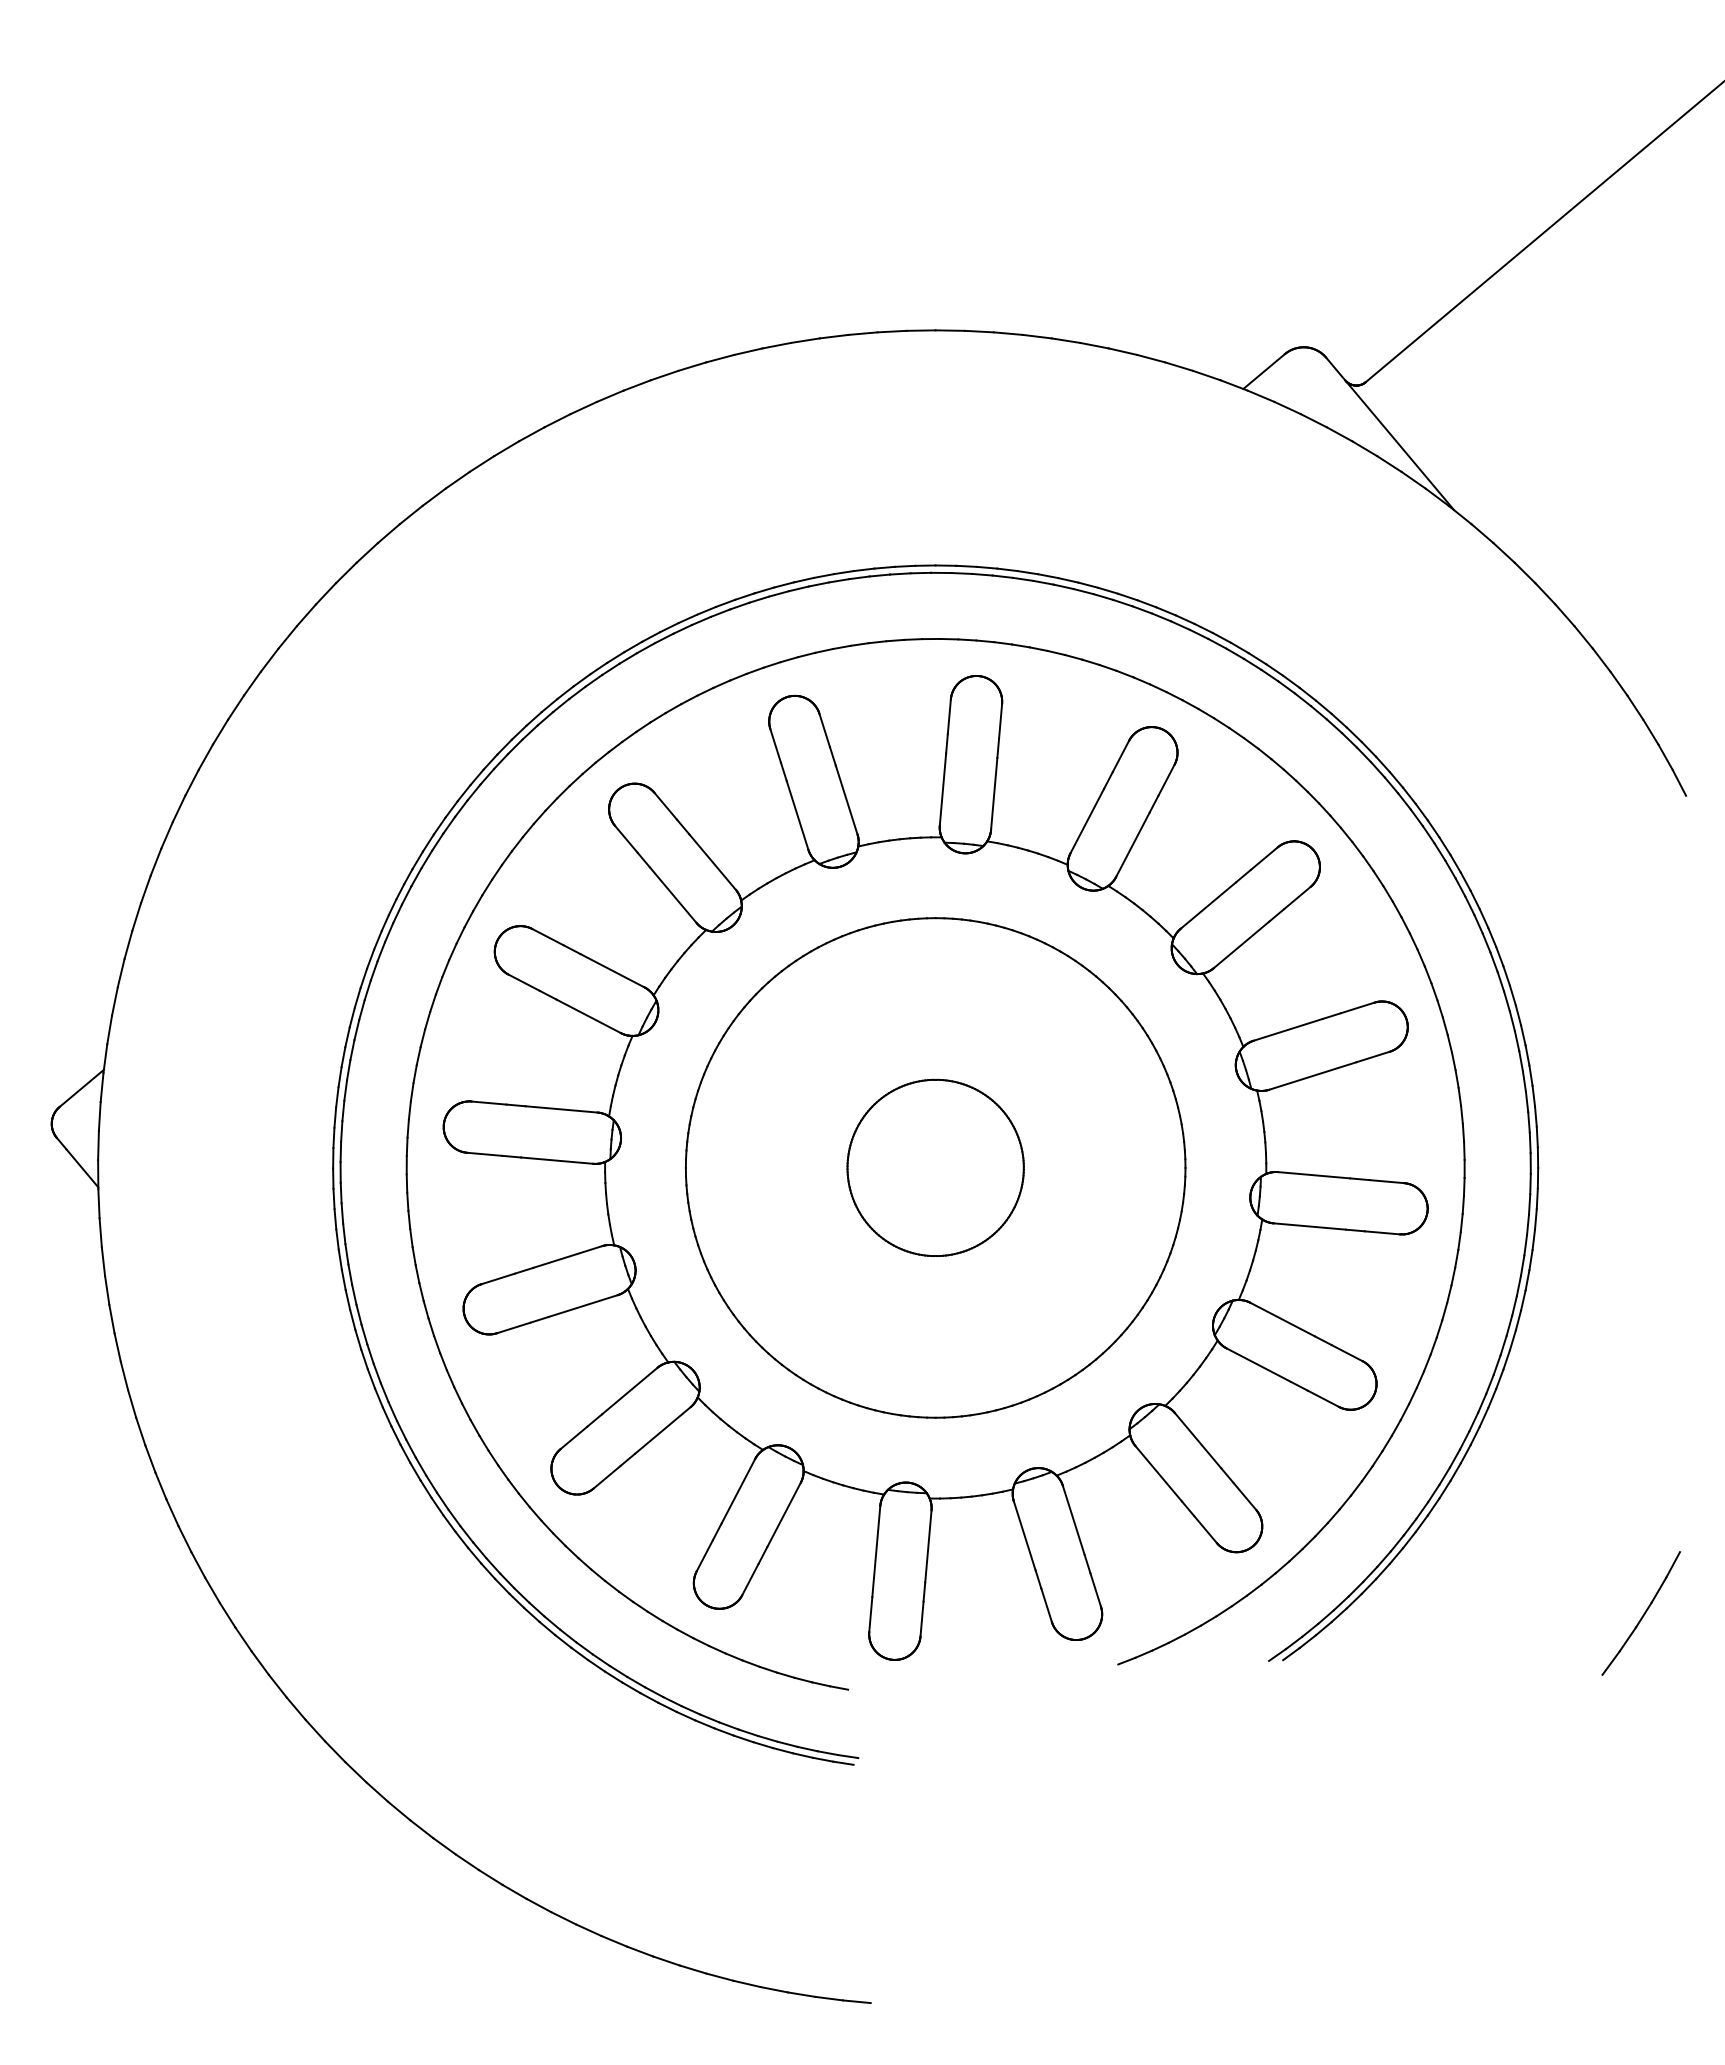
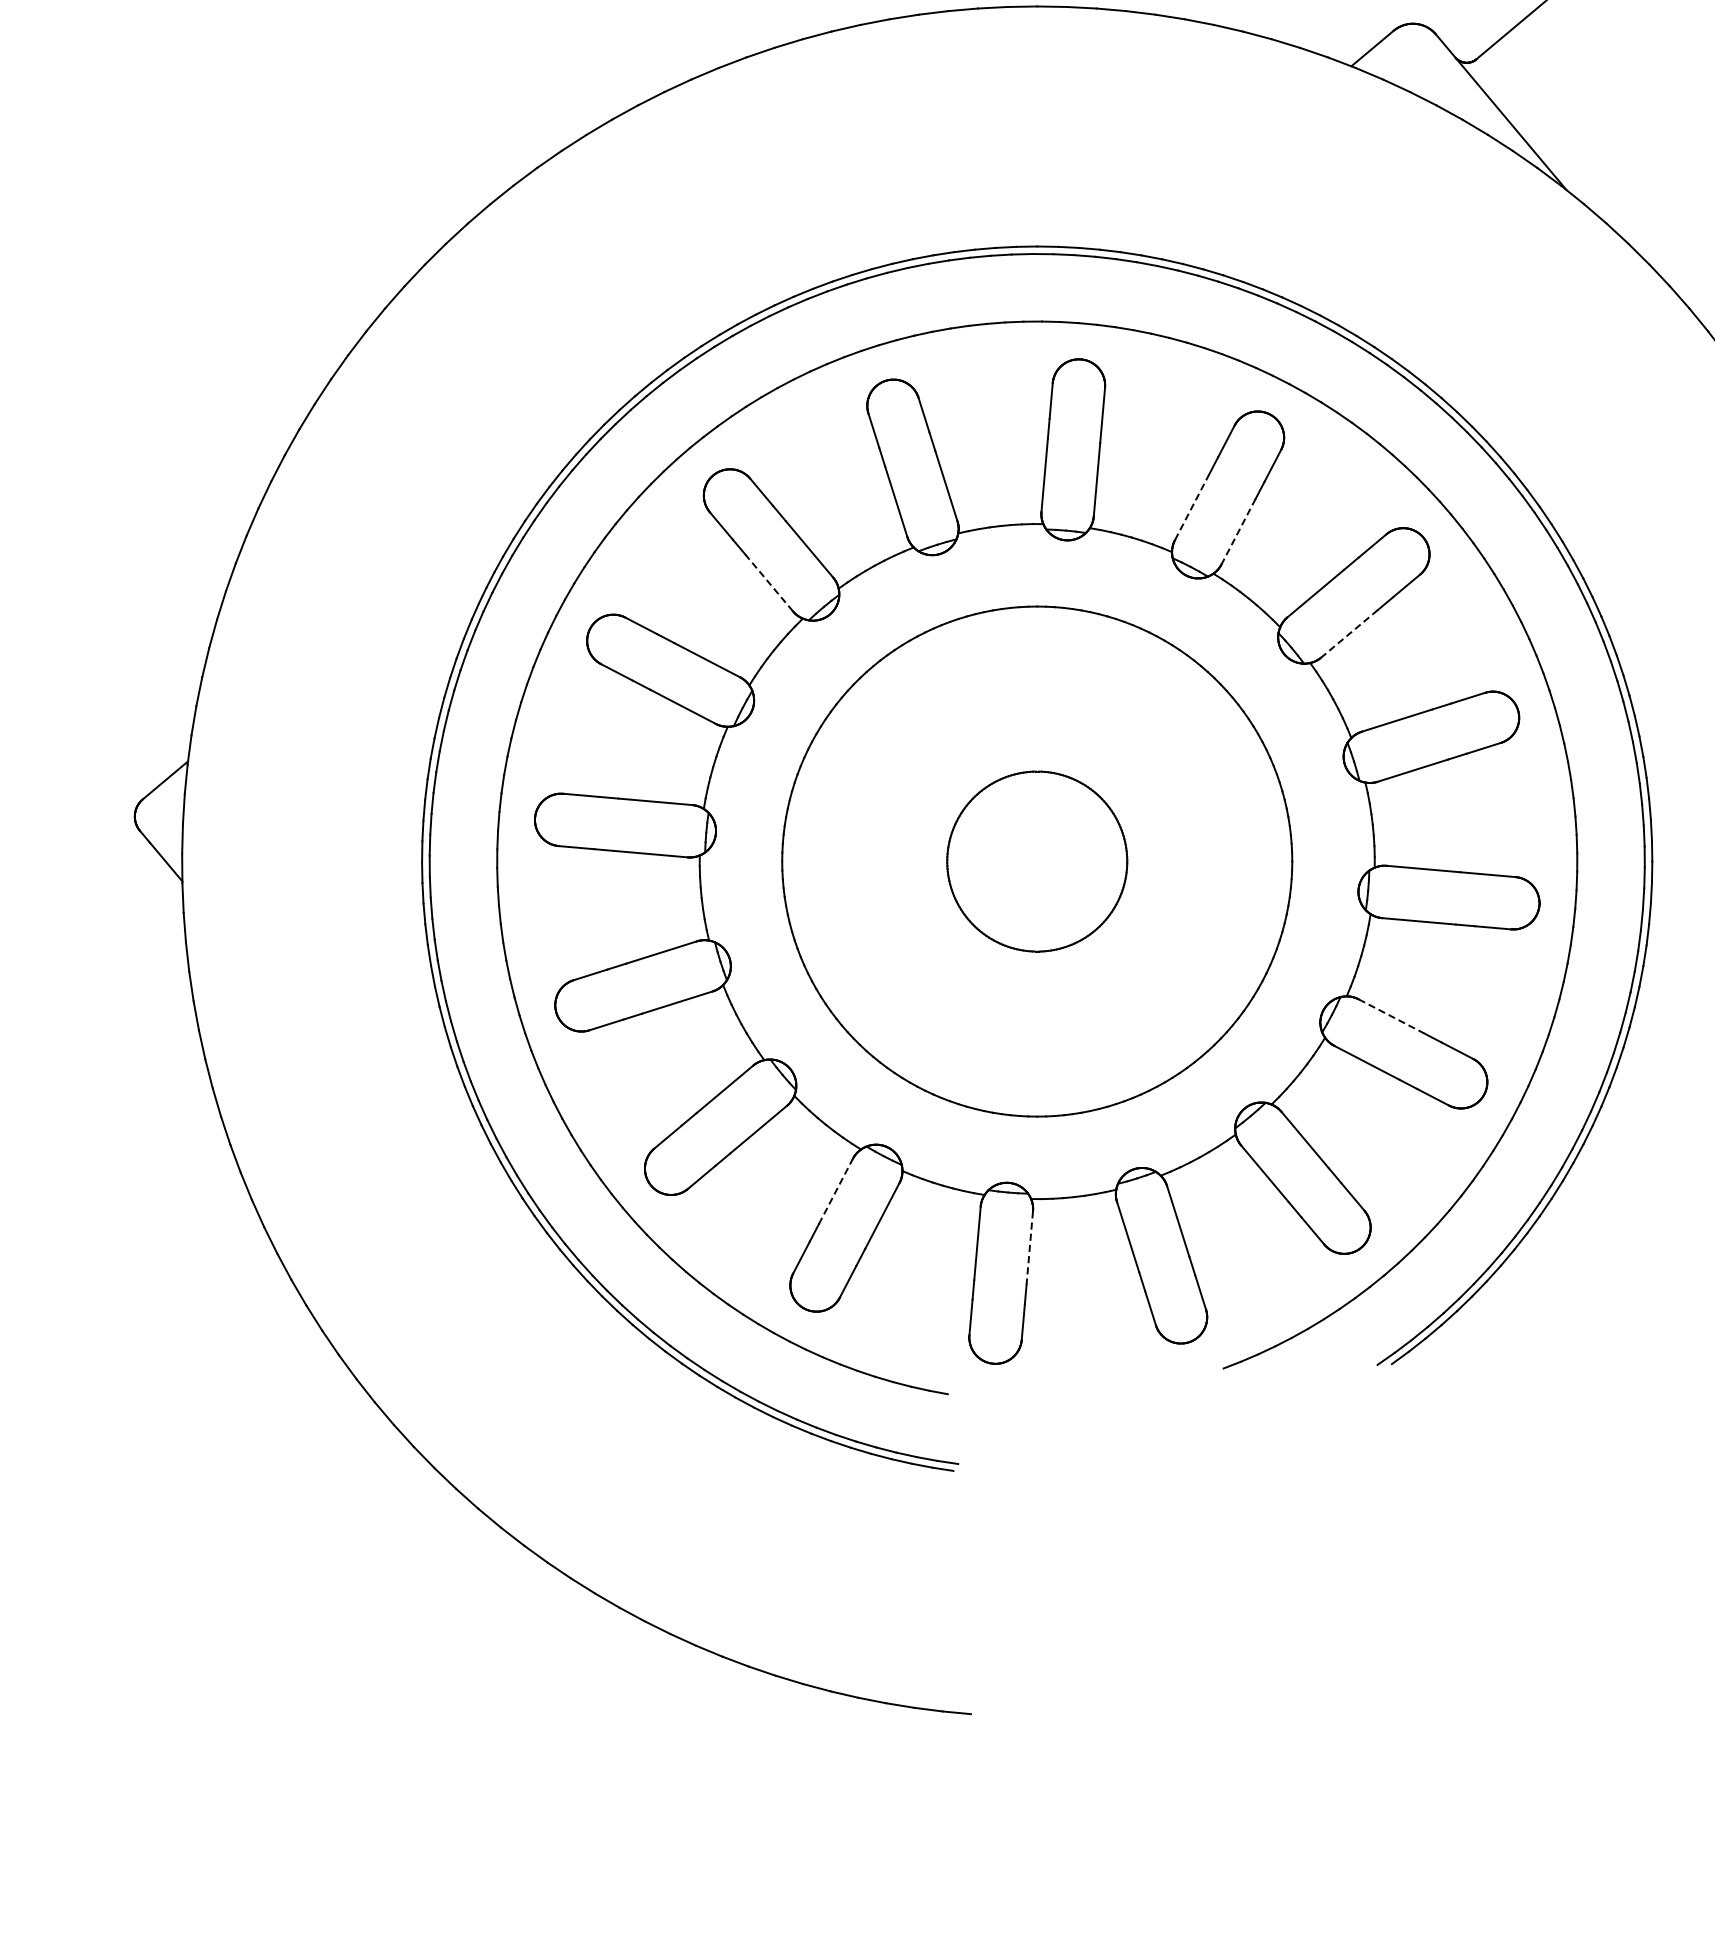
line: (1087, 820) -> (1192, 506), solid -> dashed
line: (1132, 845) -> (1238, 532), solid -> dashed
line: (672, 894) -> (768, 582), solid -> dashed
line: (1241, 945) -> (1349, 634), solid -> dashed
line: (1283, 1319) -> (1392, 1016), solid -> dashed
line: (738, 1490) -> (835, 1190), solid -> dashed
line: (928, 1547) -> (1029, 1249), solid -> dashed

